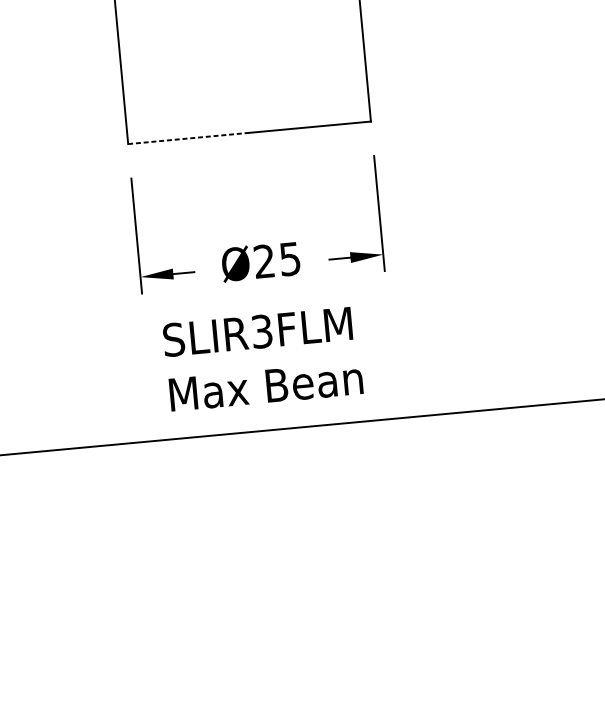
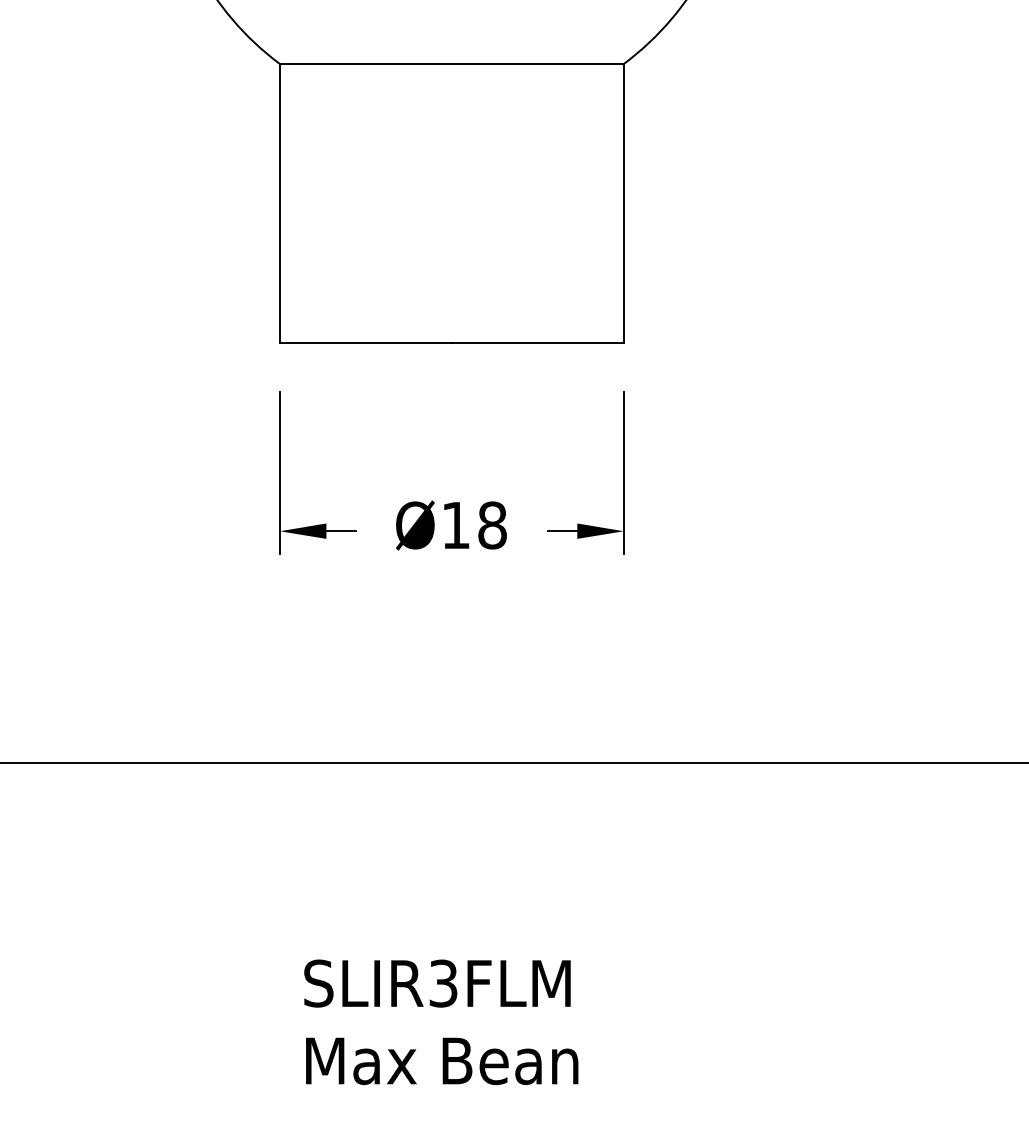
line: (188, 138) -> (365, 342), dashed -> solid
text: (277, 260) -> (474, 525), Ø25 -> Ø18
text: (263, 359) -> (441, 1022), moved

